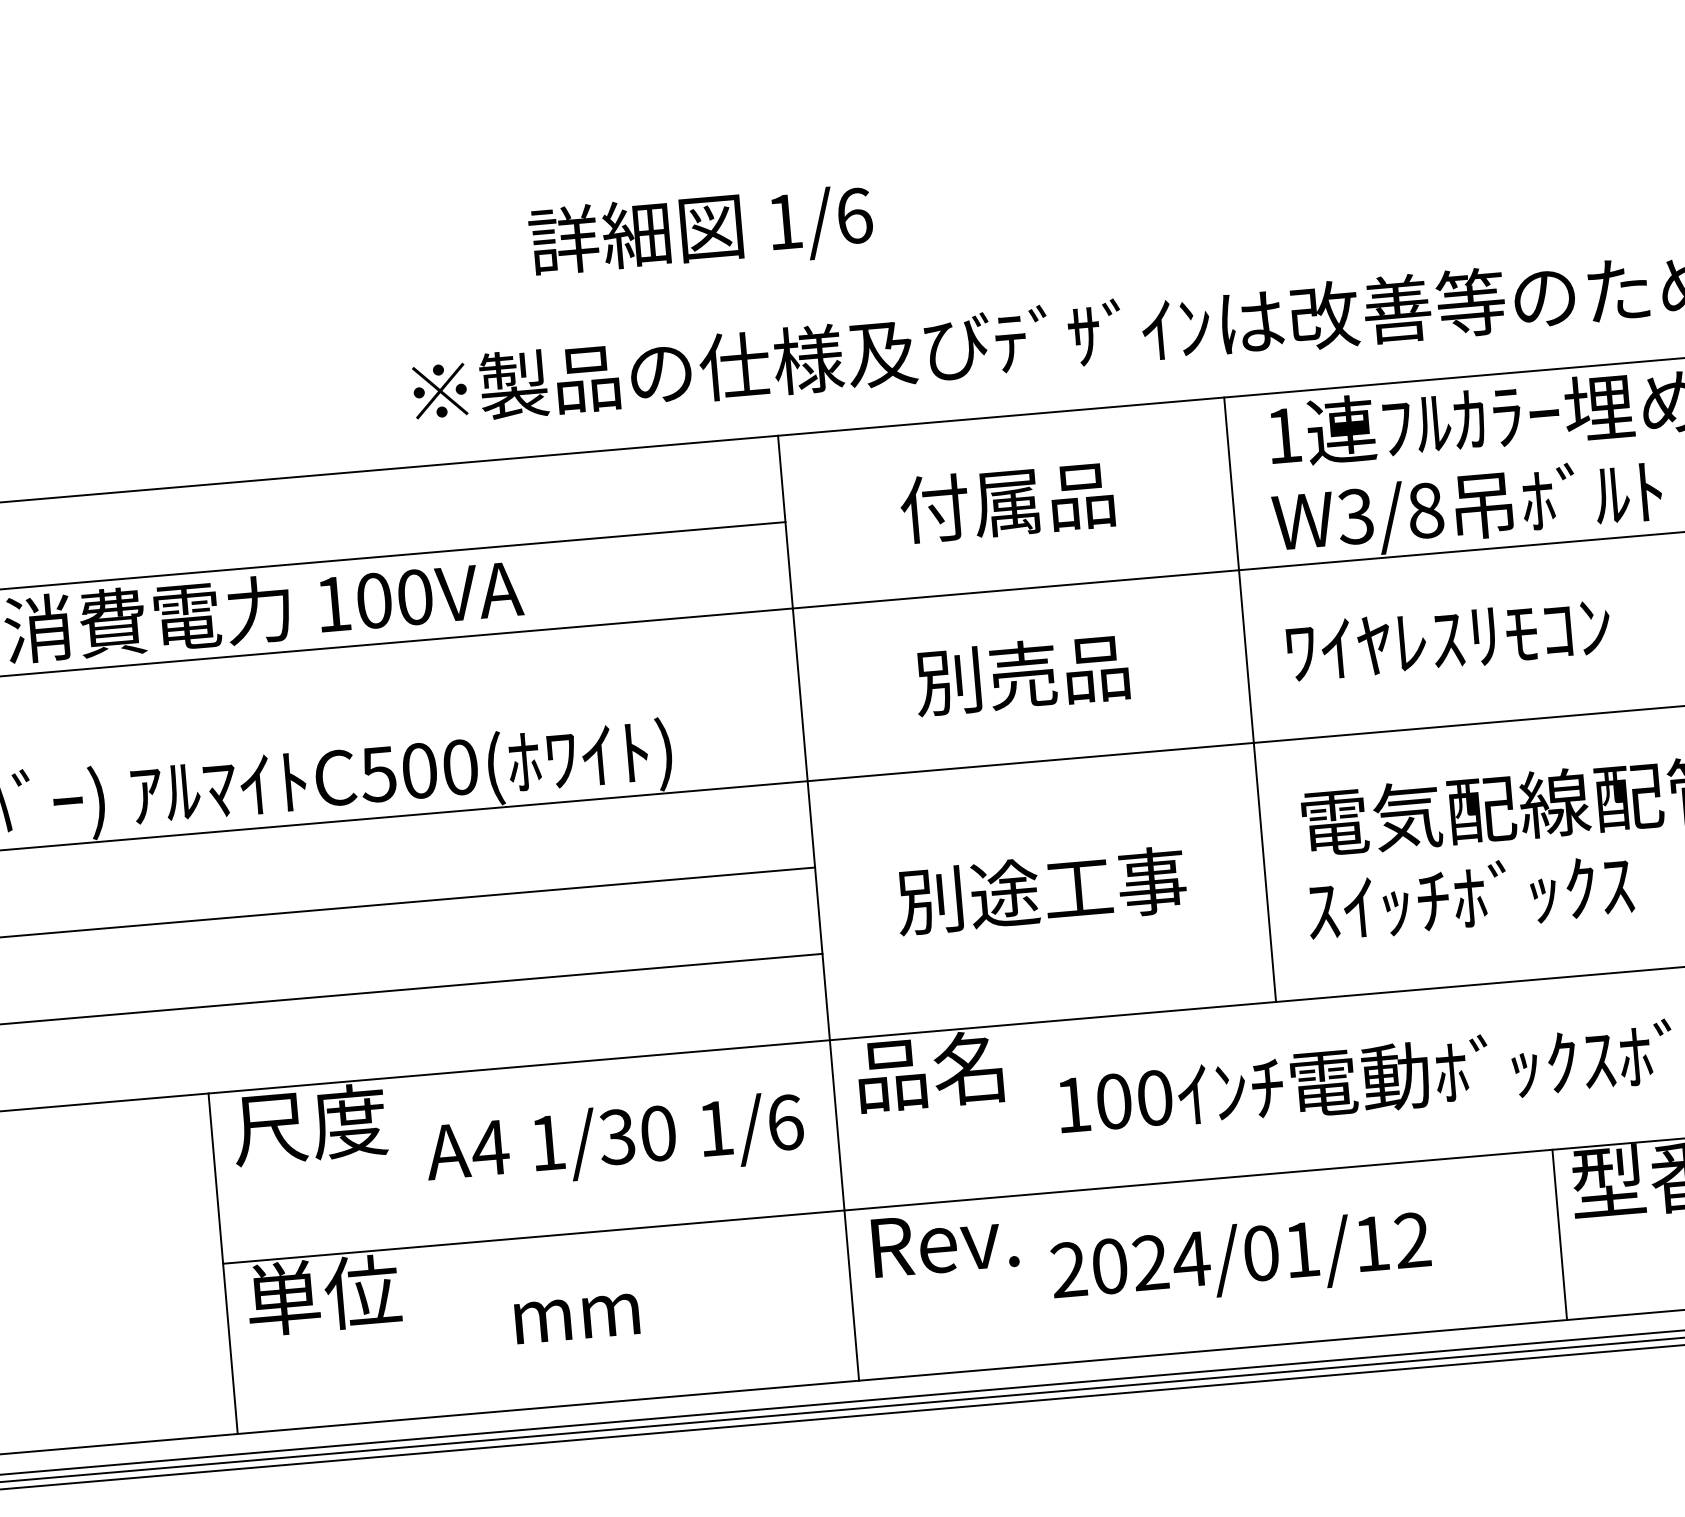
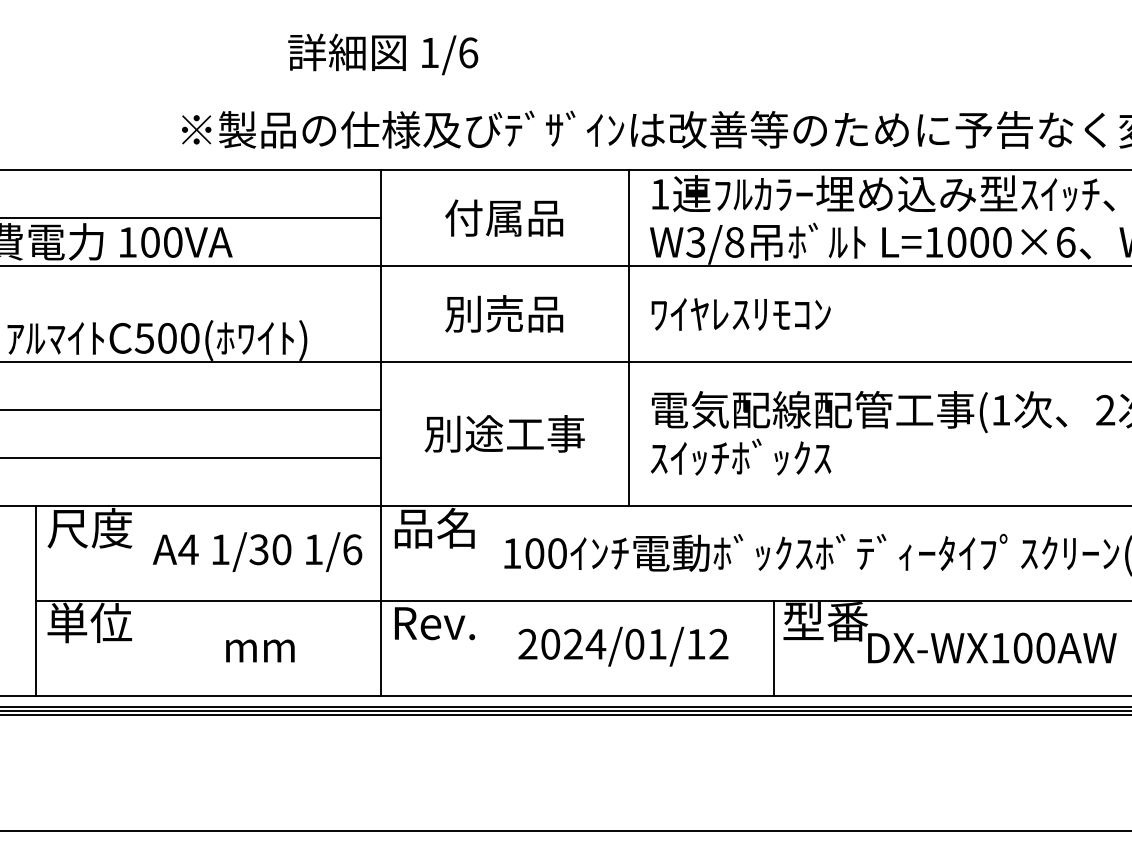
text: (701, 232) -> (383, 54), moved
text: (1241, 1259) -> (623, 646), moved
text: (577, 1317) -> (260, 650), moved

